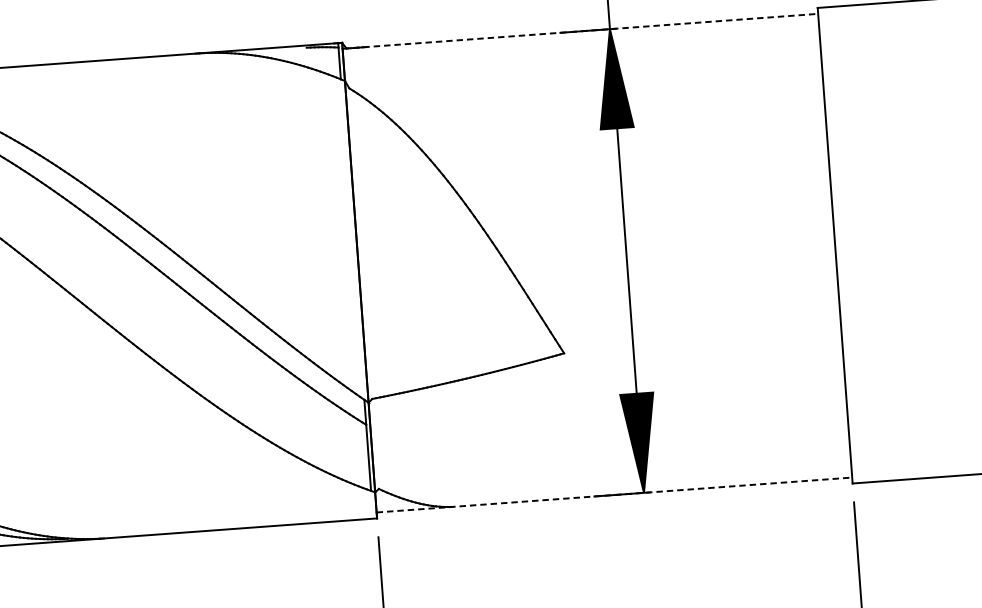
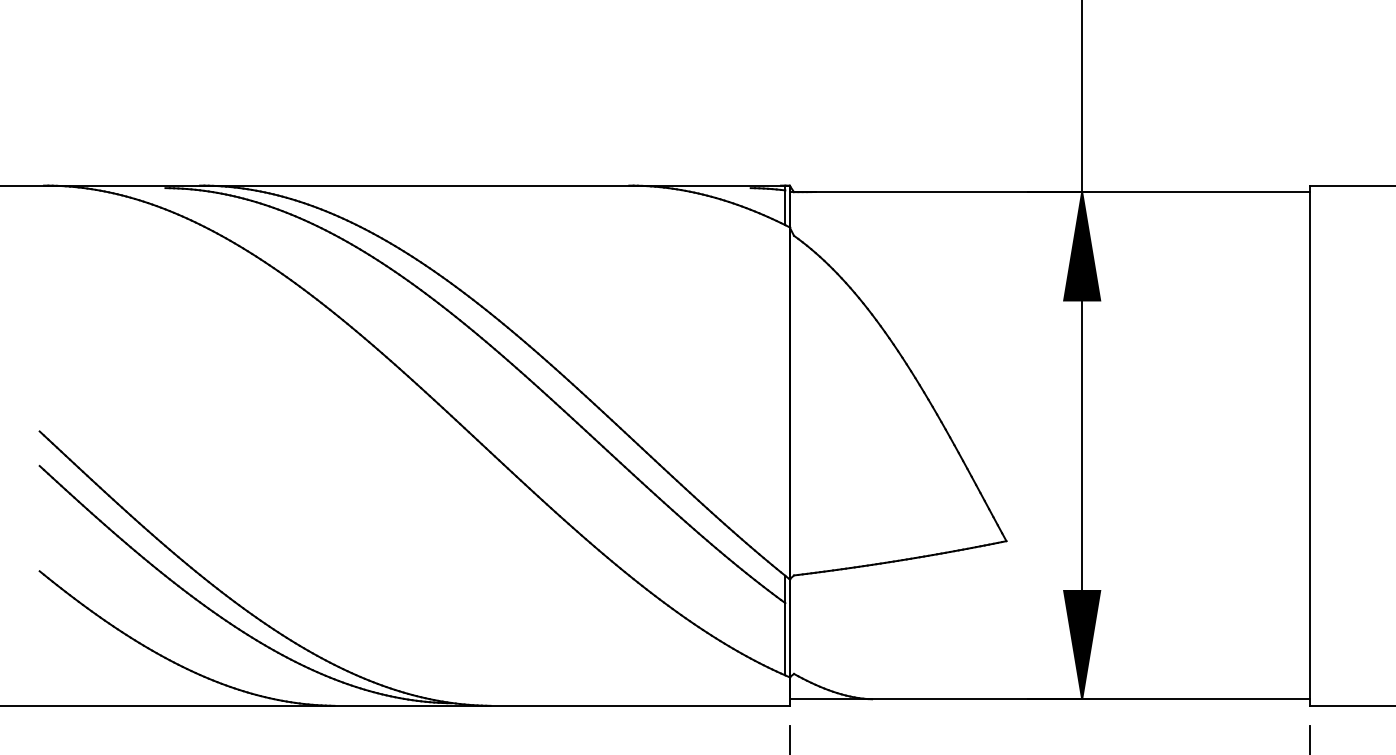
line: (581, 31) -> (1050, 192), dashed -> solid
line: (615, 495) -> (1050, 699), dashed -> solid

